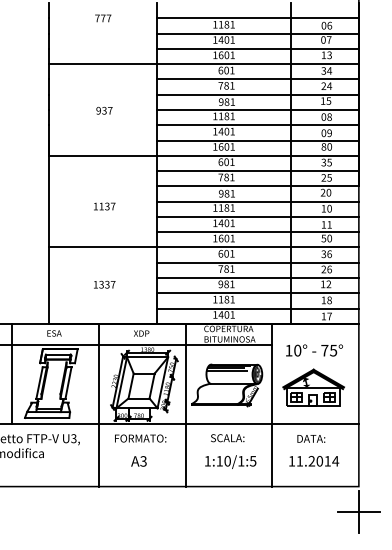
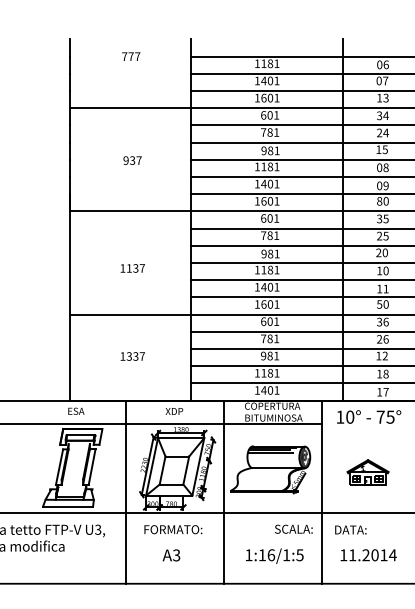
text: (314, 350) -> (369, 417), moved
line: (12, 373) -> (29, 456), removed
part: (313, 387) -> (367, 472), size x0.6
text: (227, 438) -> (293, 529), moved
text: (311, 438) -> (351, 529), moved
text: (227, 461) -> (271, 555), 1:10/1:5 -> 1:16/1:5

